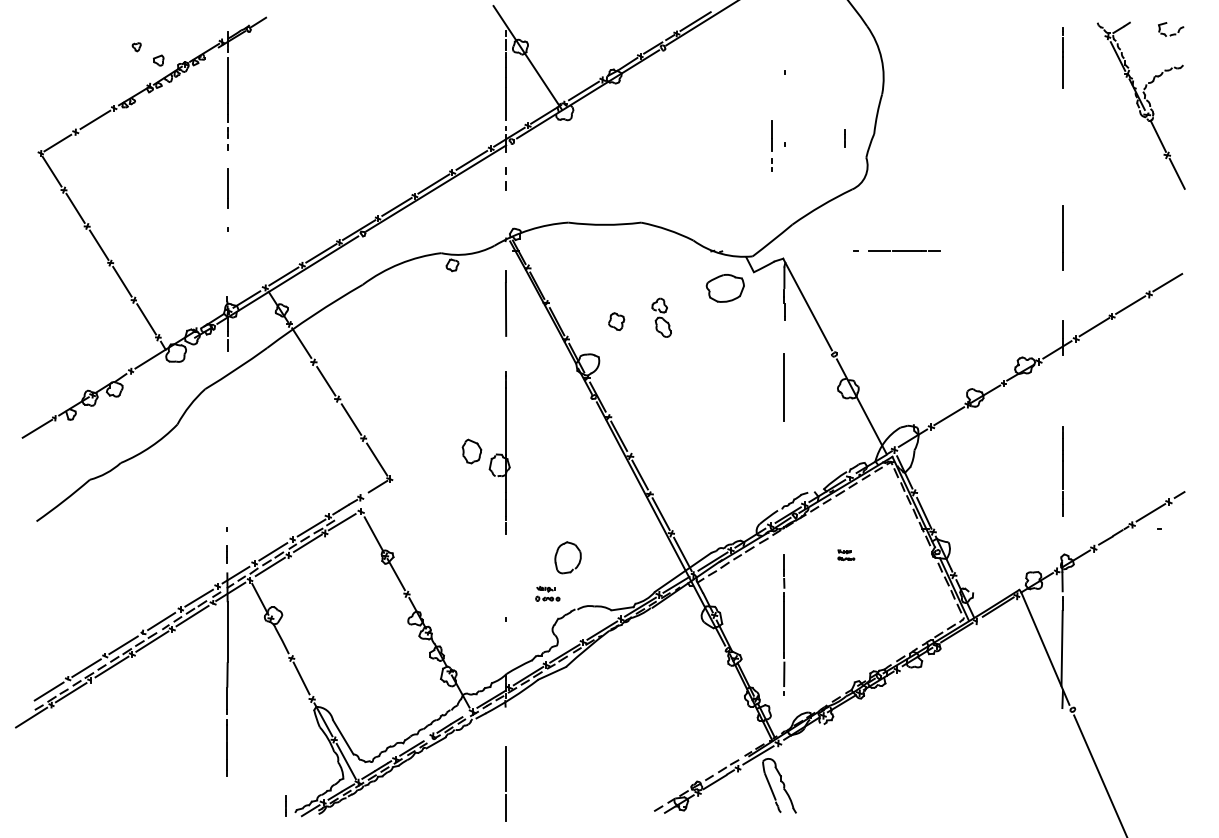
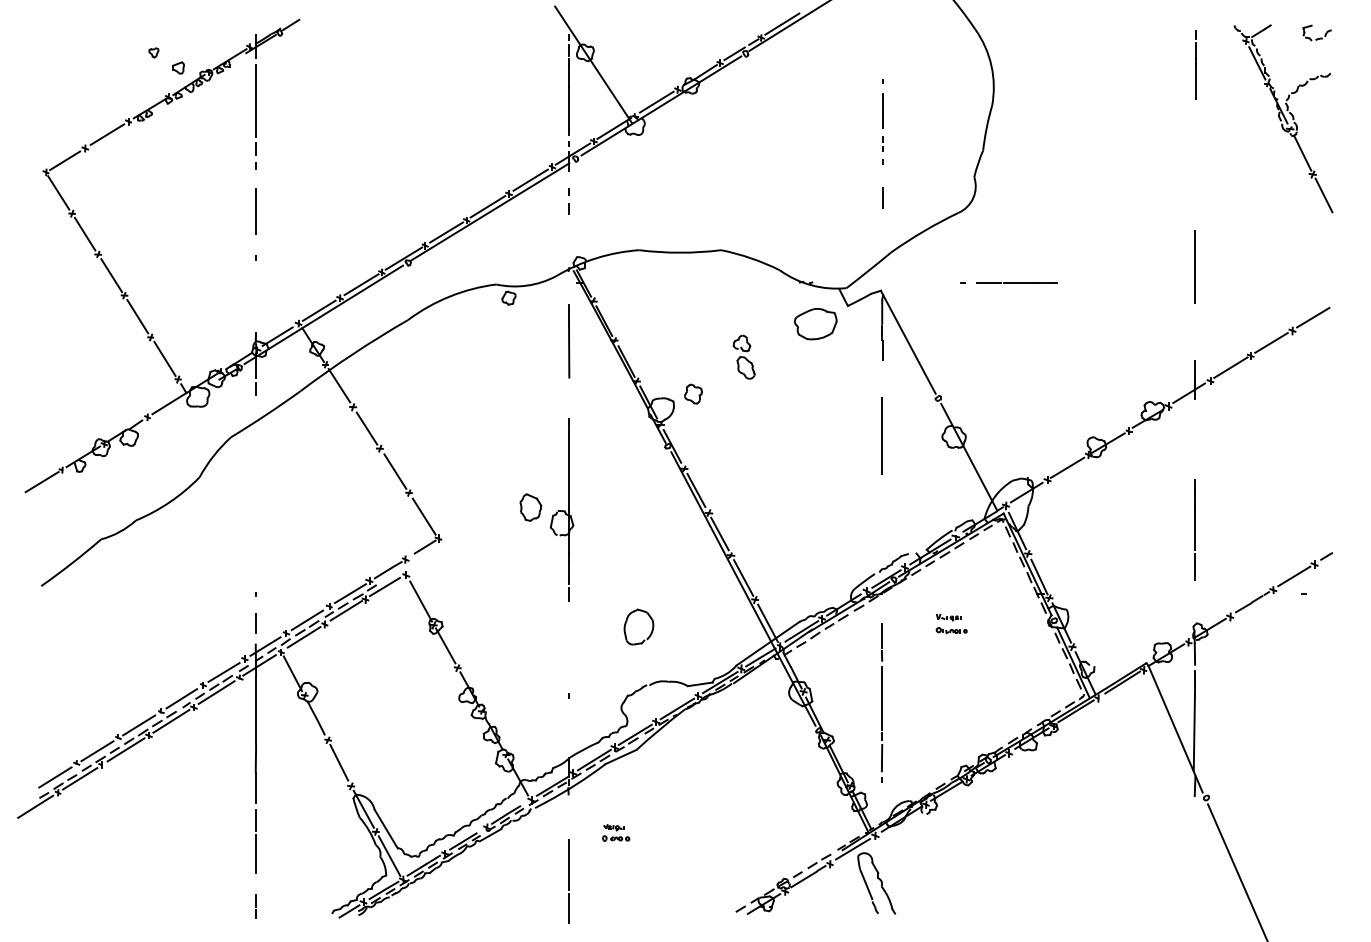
line: (844, 138) -> (882, 198), moved
line: (771, 145) -> (882, 121), moved
part: (616, 321) -> (693, 393), moved
part: (846, 555) -> (952, 624), size x1.67
part: (547, 593) -> (615, 832), moved
line: (285, 805) -> (254, 905), moved

